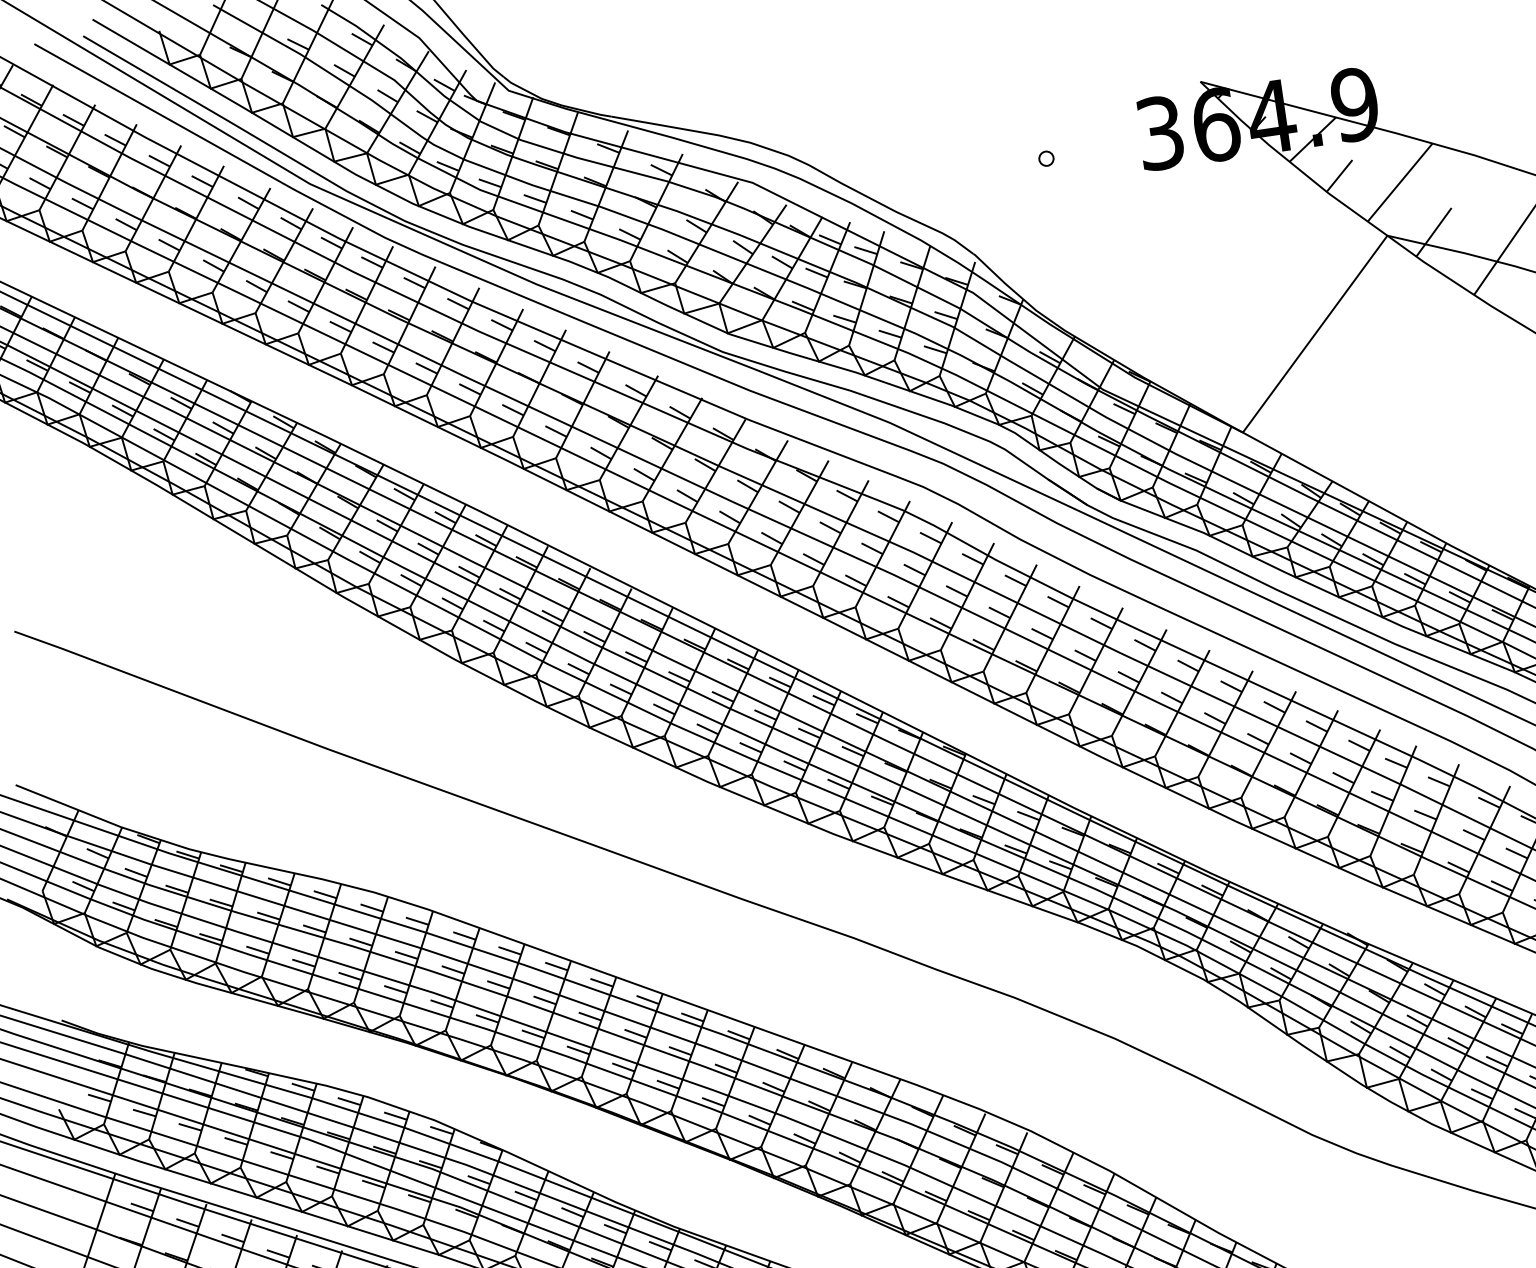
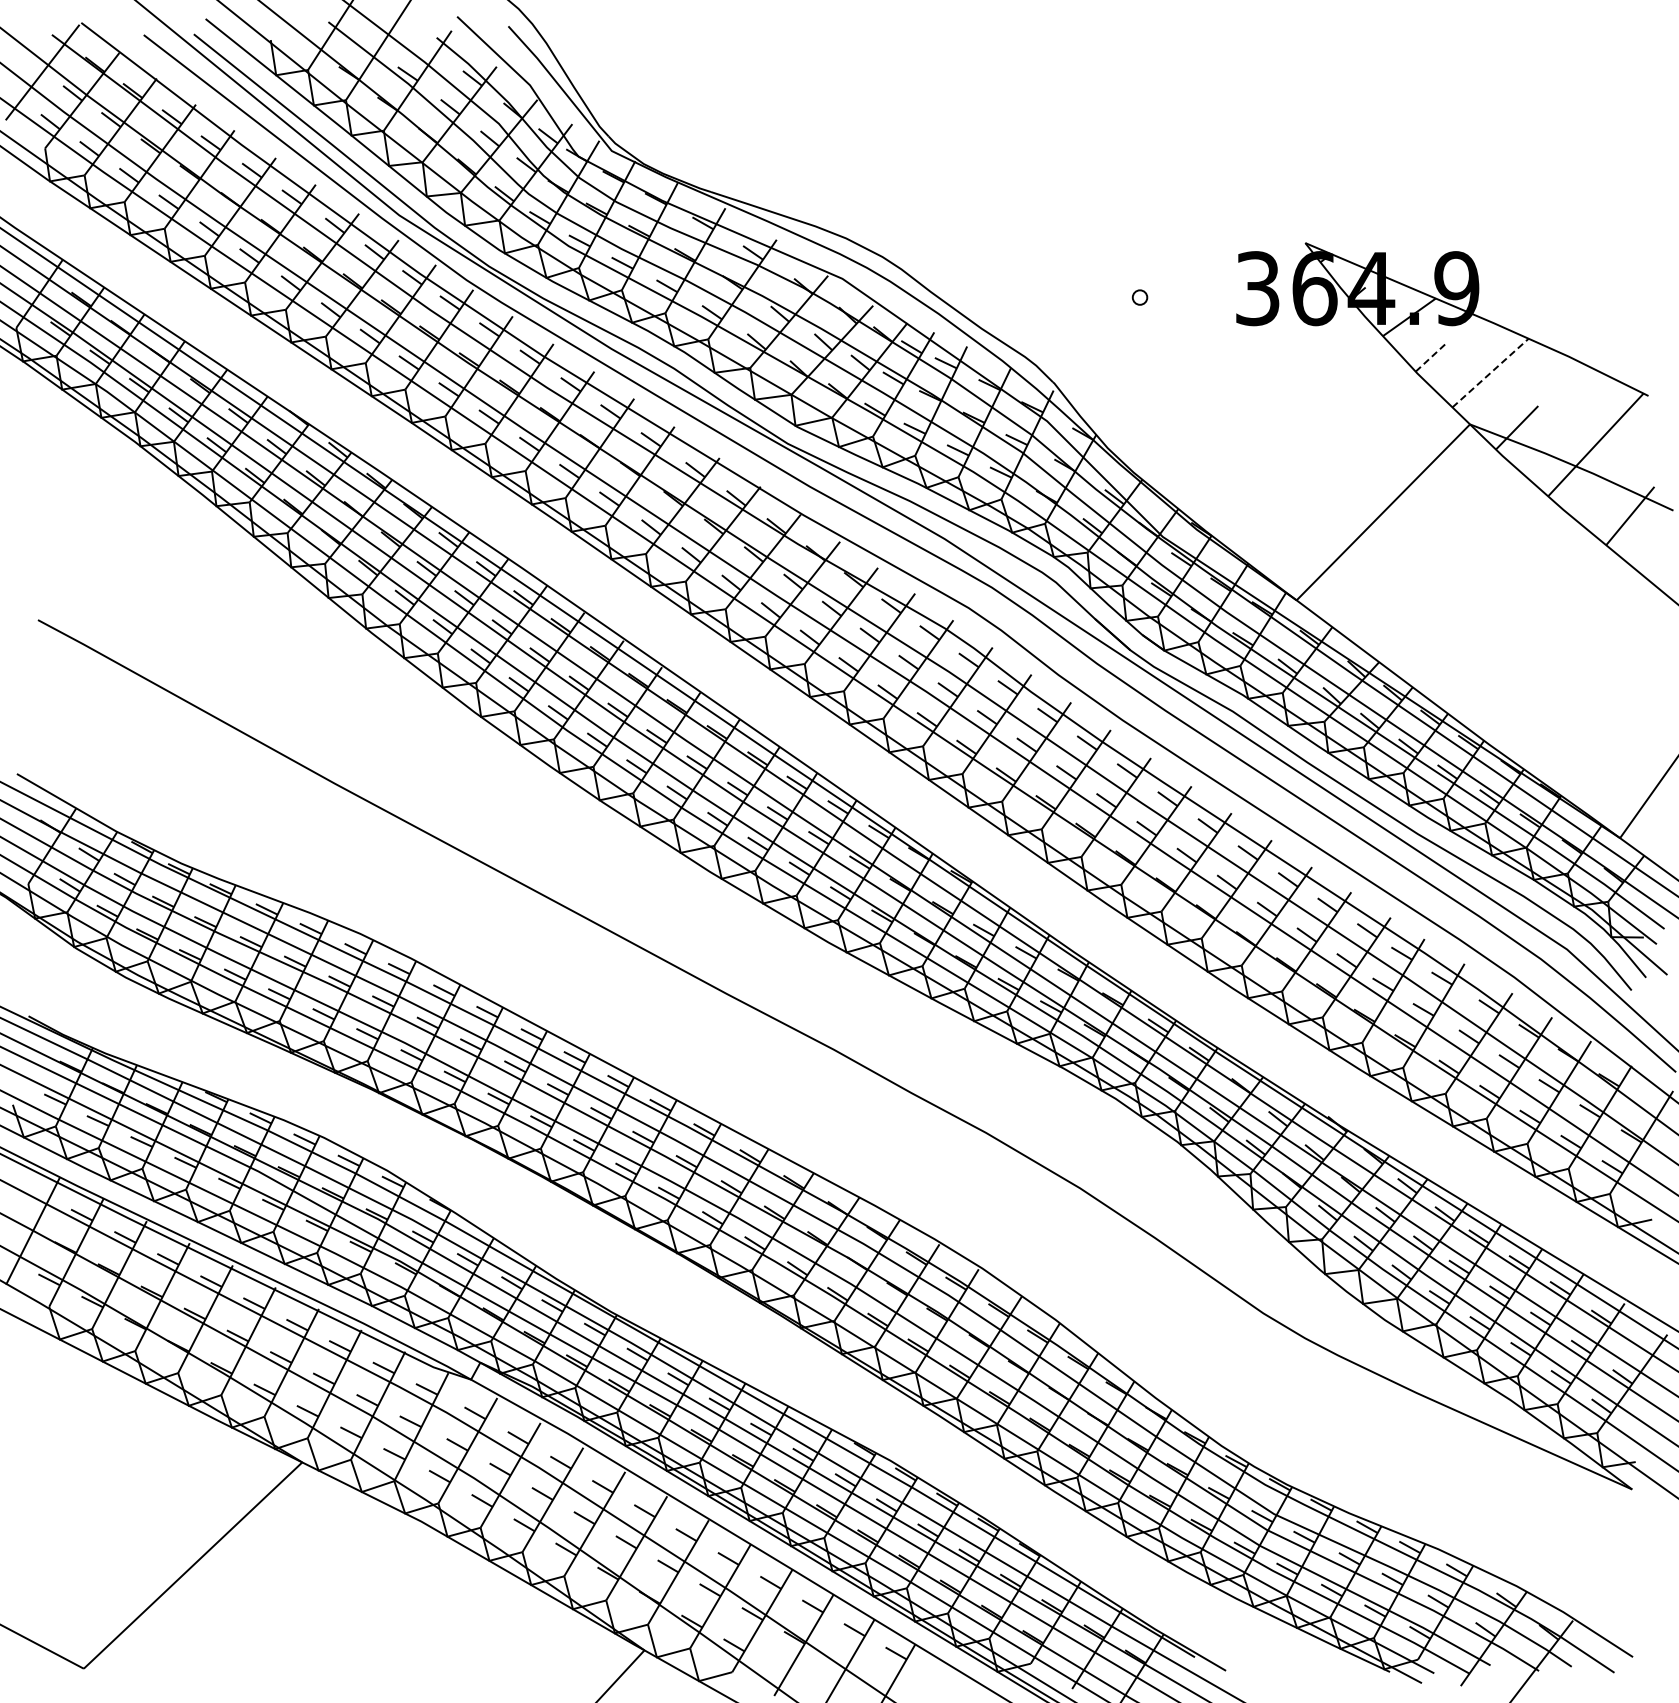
line: (1339, 175) -> (1430, 357), solid -> dashed
line: (1400, 182) -> (1490, 372), solid -> dashed

